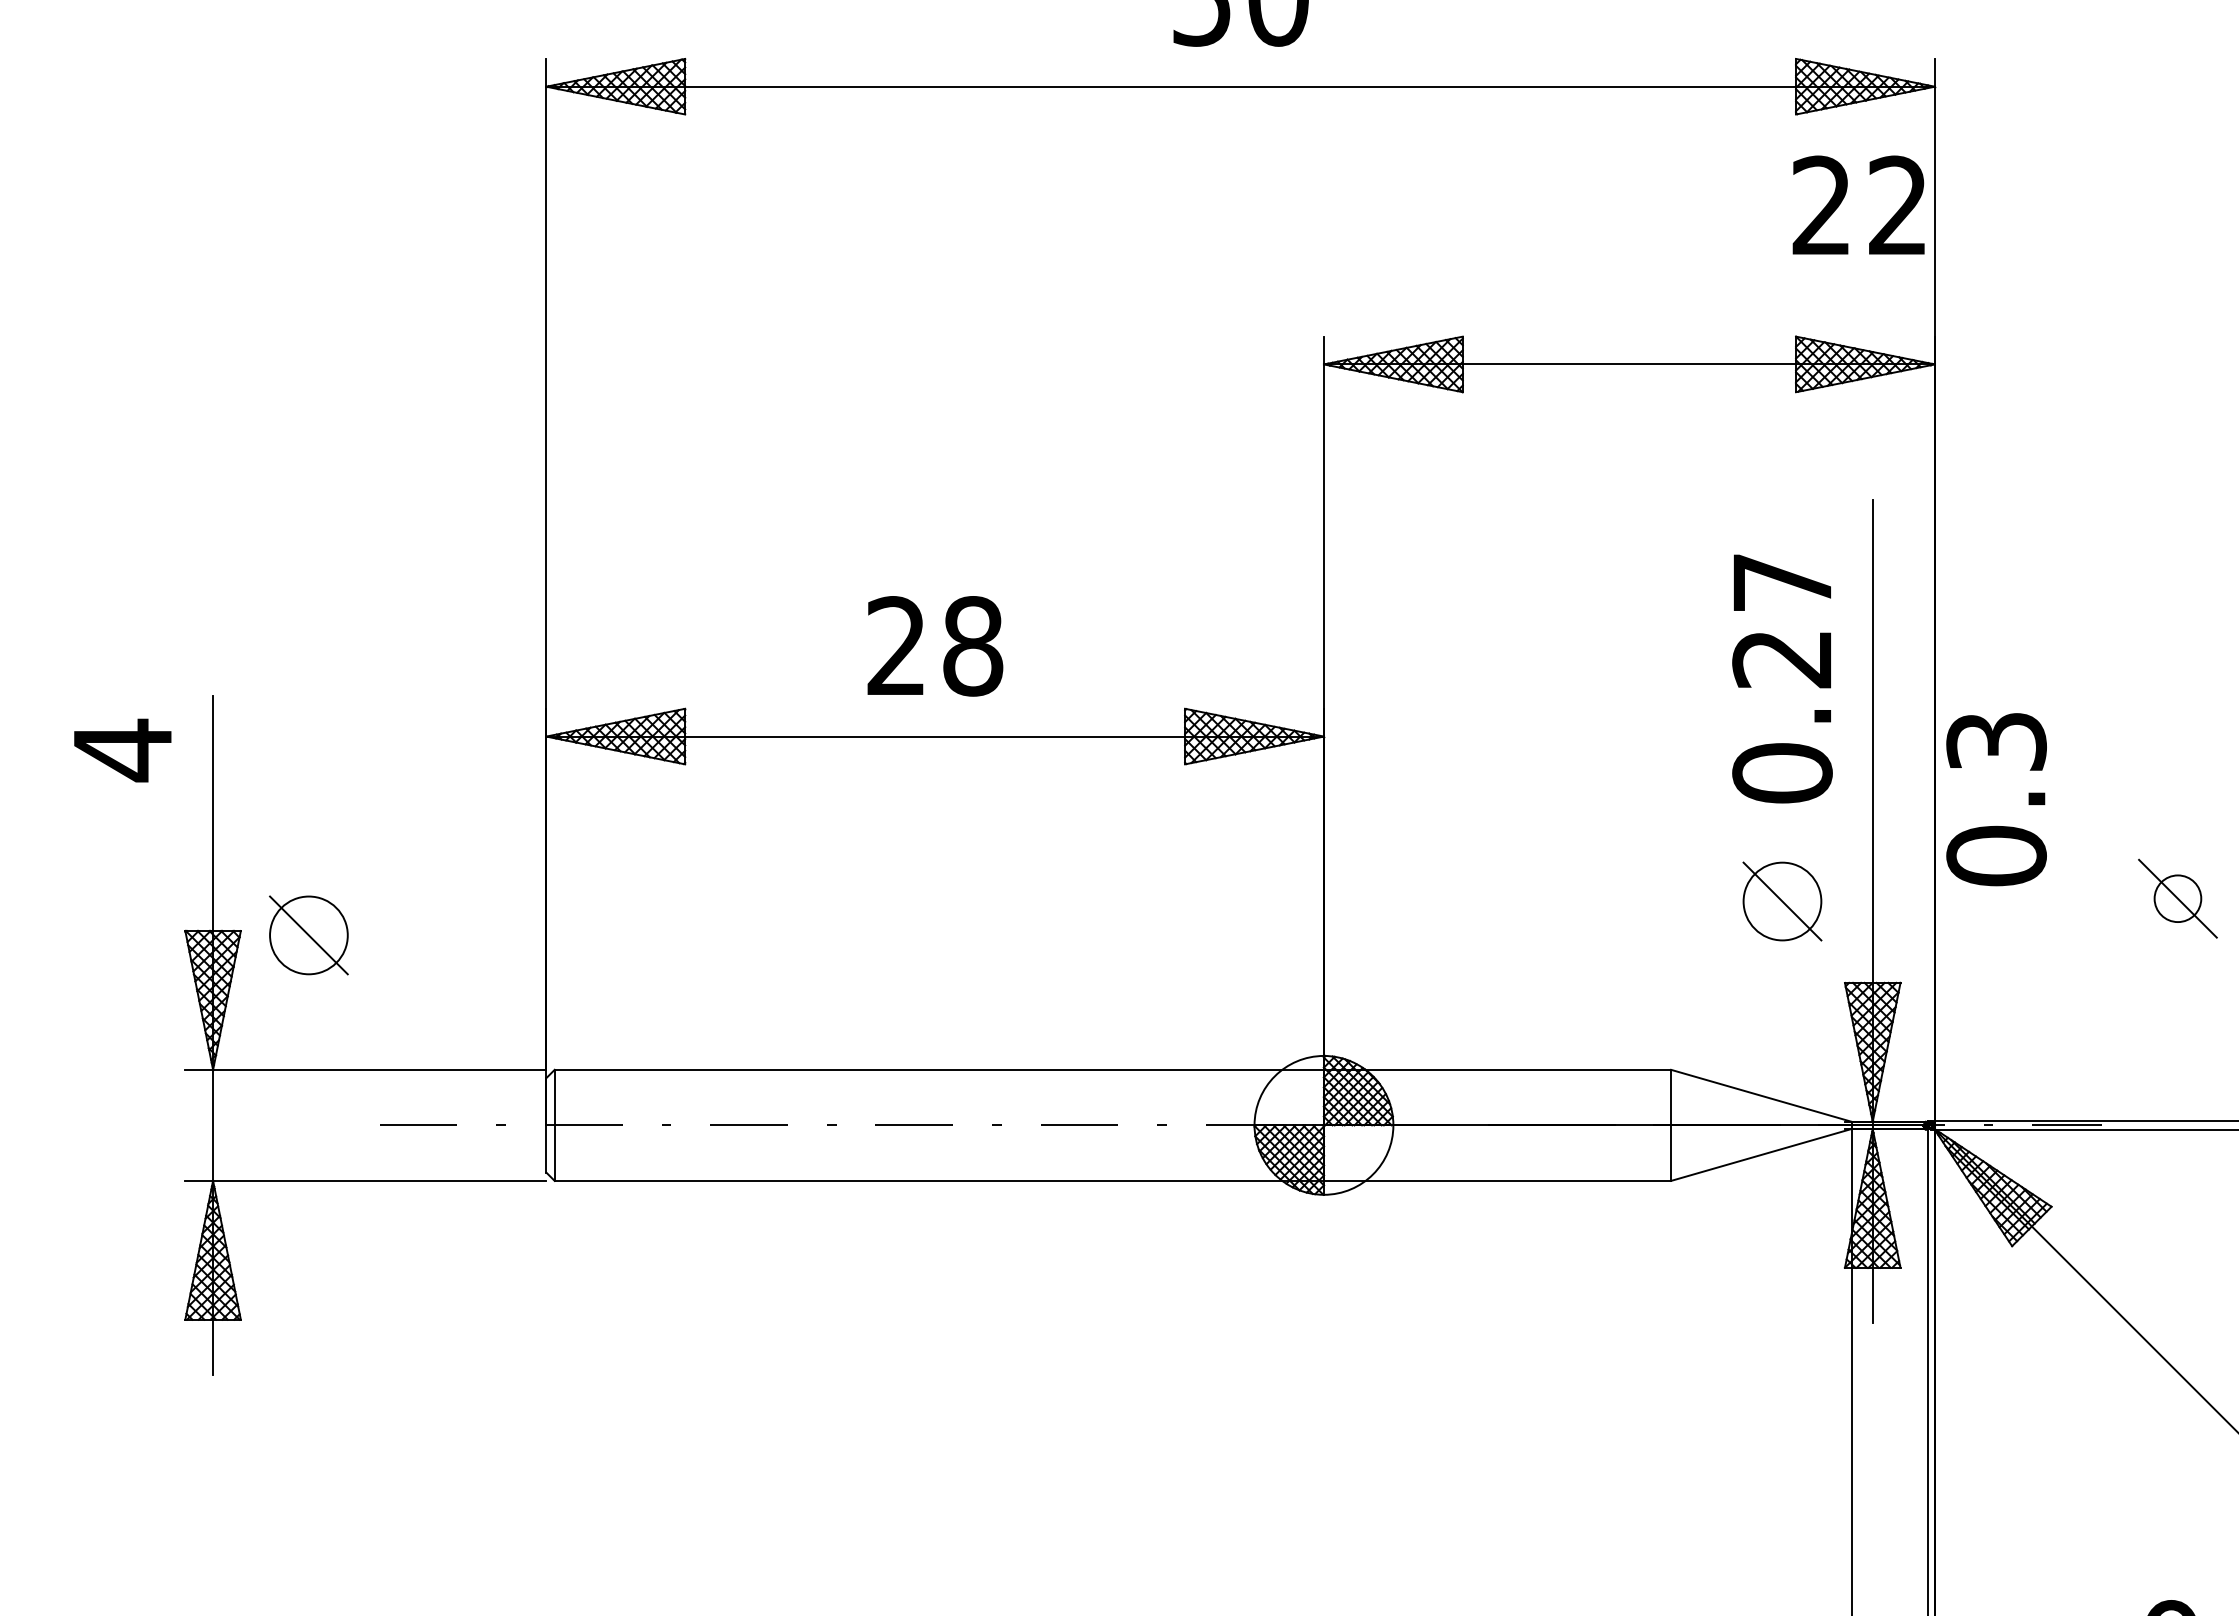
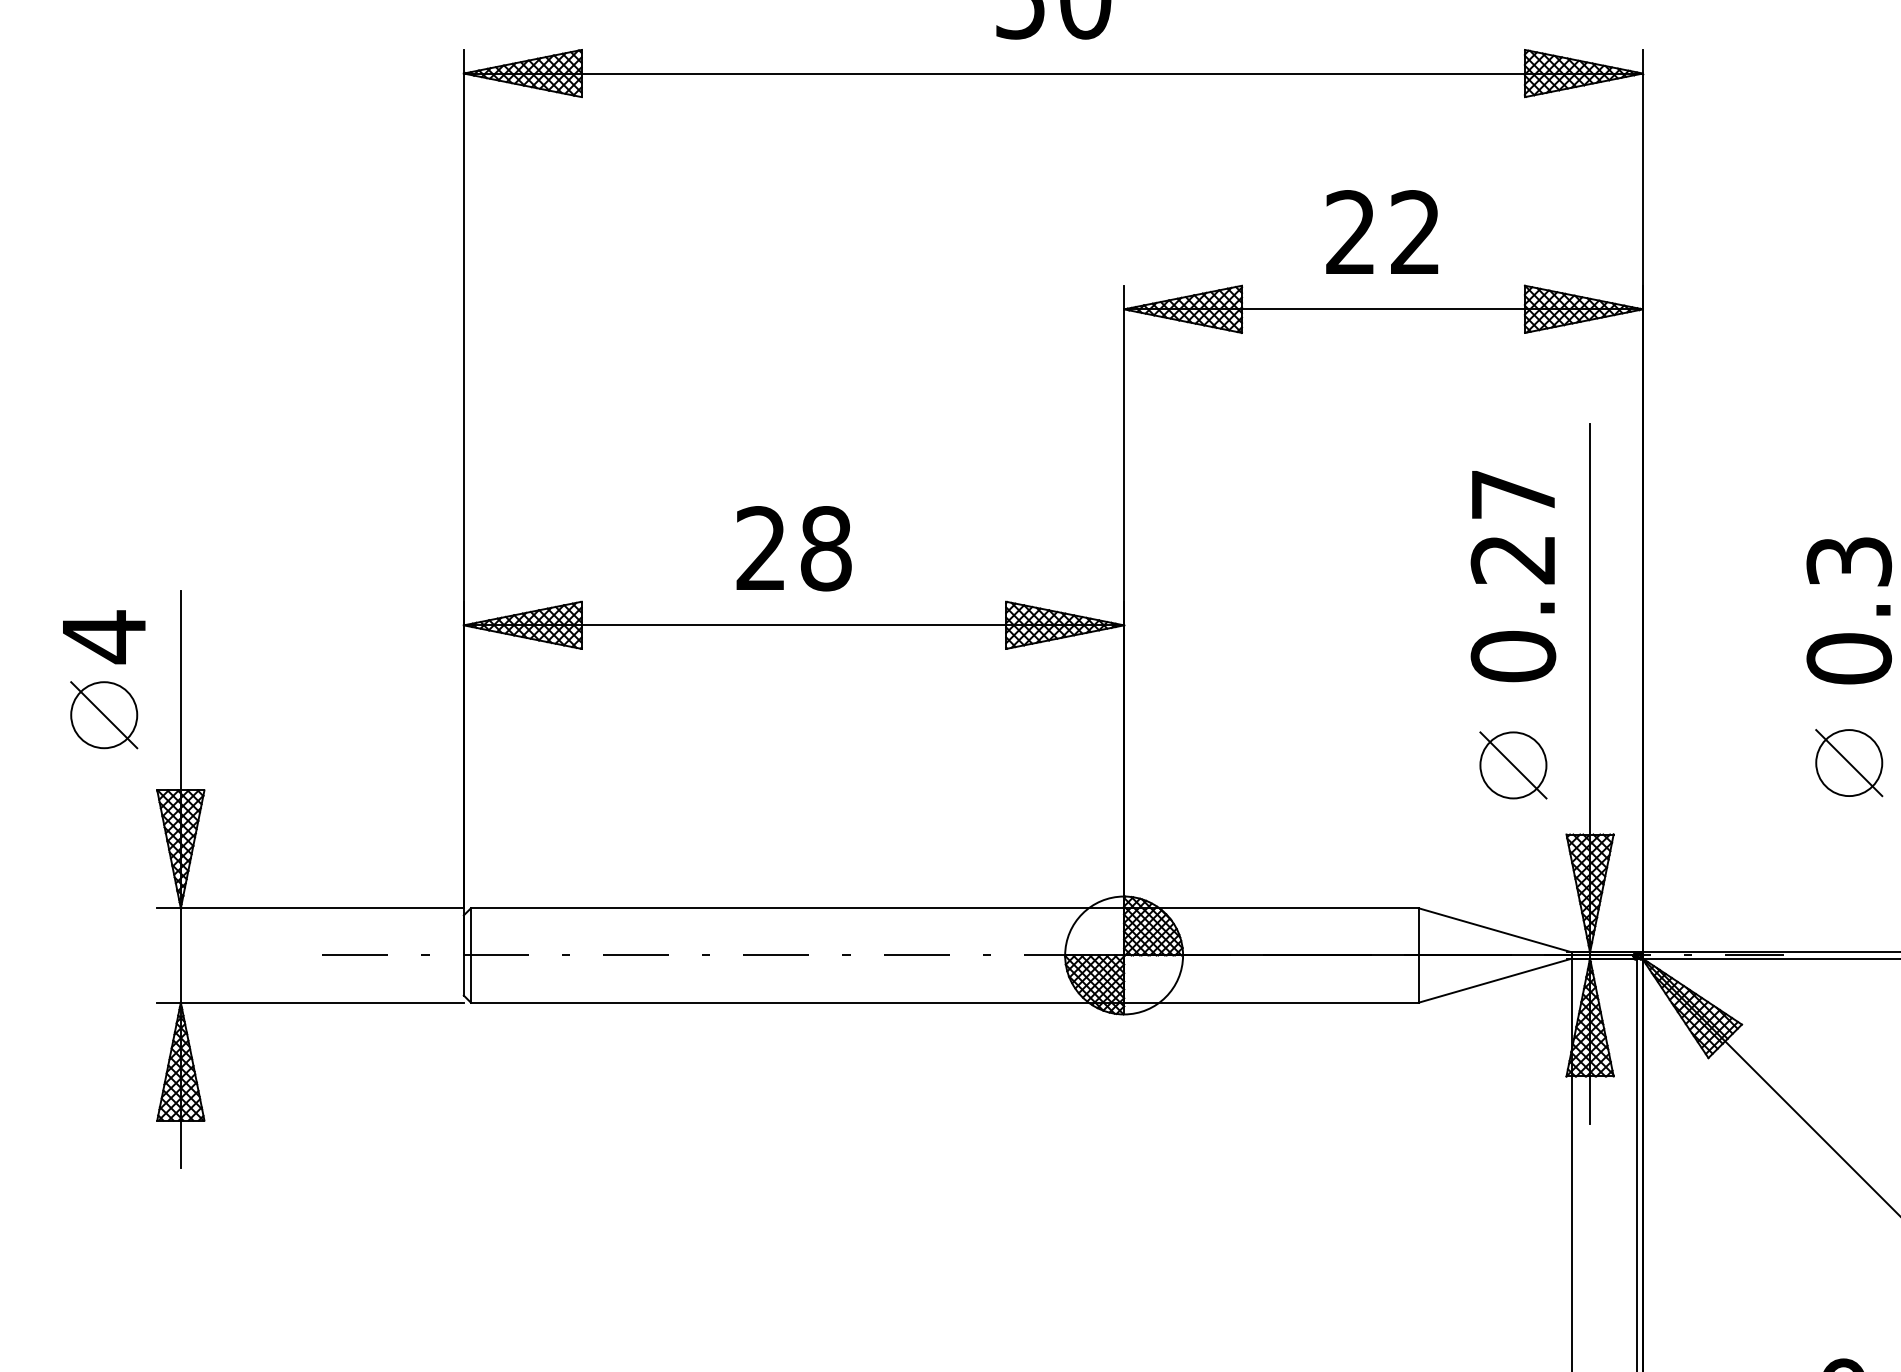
text: (1859, 204) -> (1382, 231), moved
text: (1995, 799) -> (1848, 610), moved
circle: (2178, 899) -> (1849, 763), size x1.67
part: (309, 935) -> (104, 715), moved

